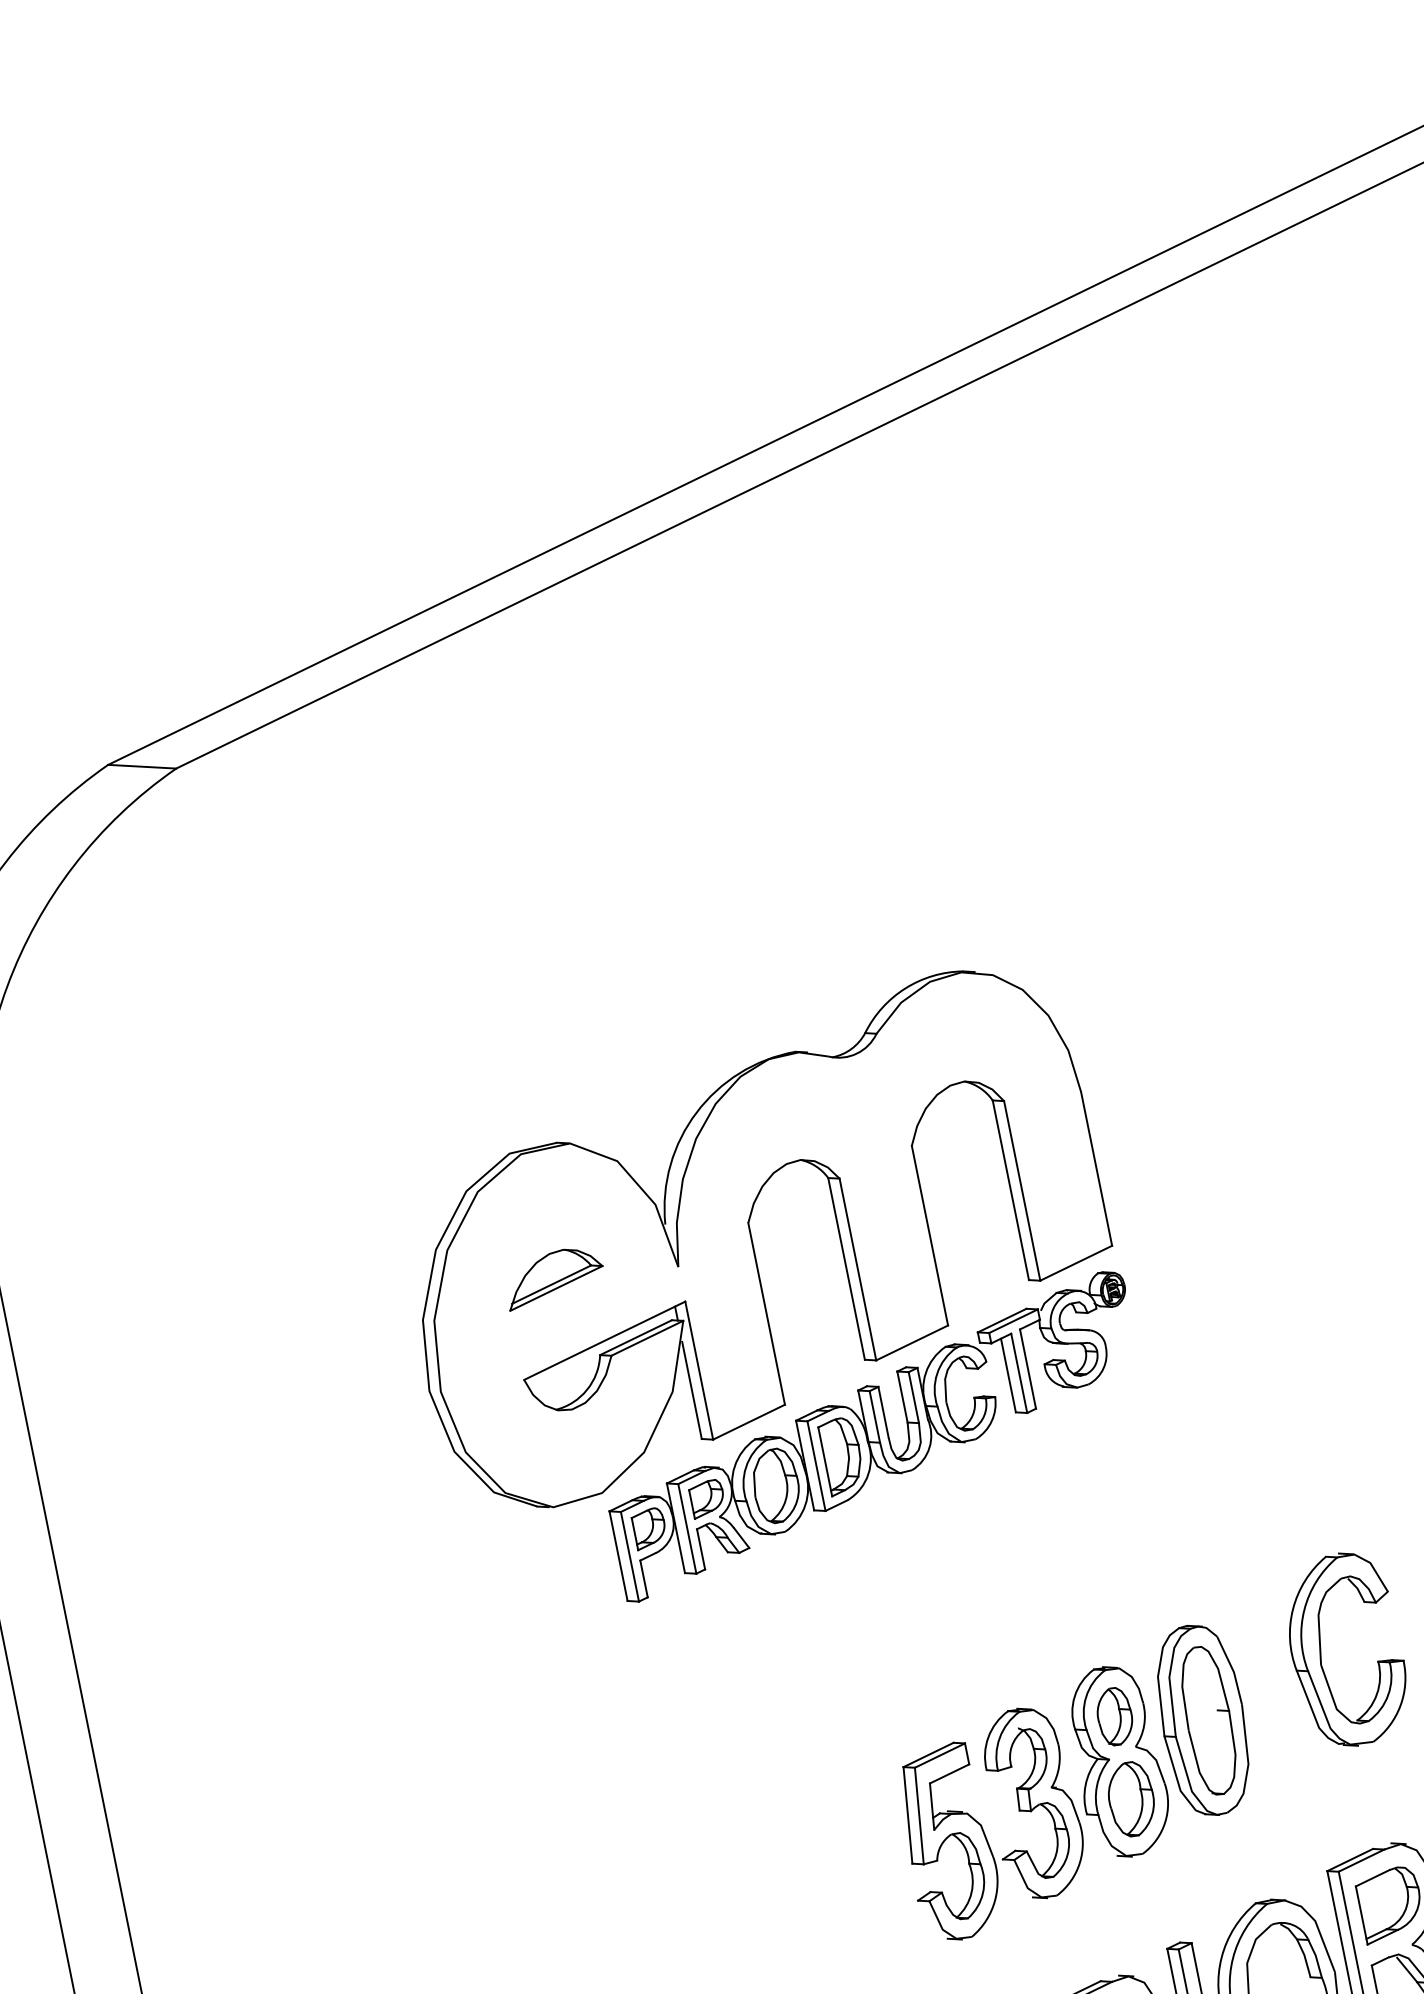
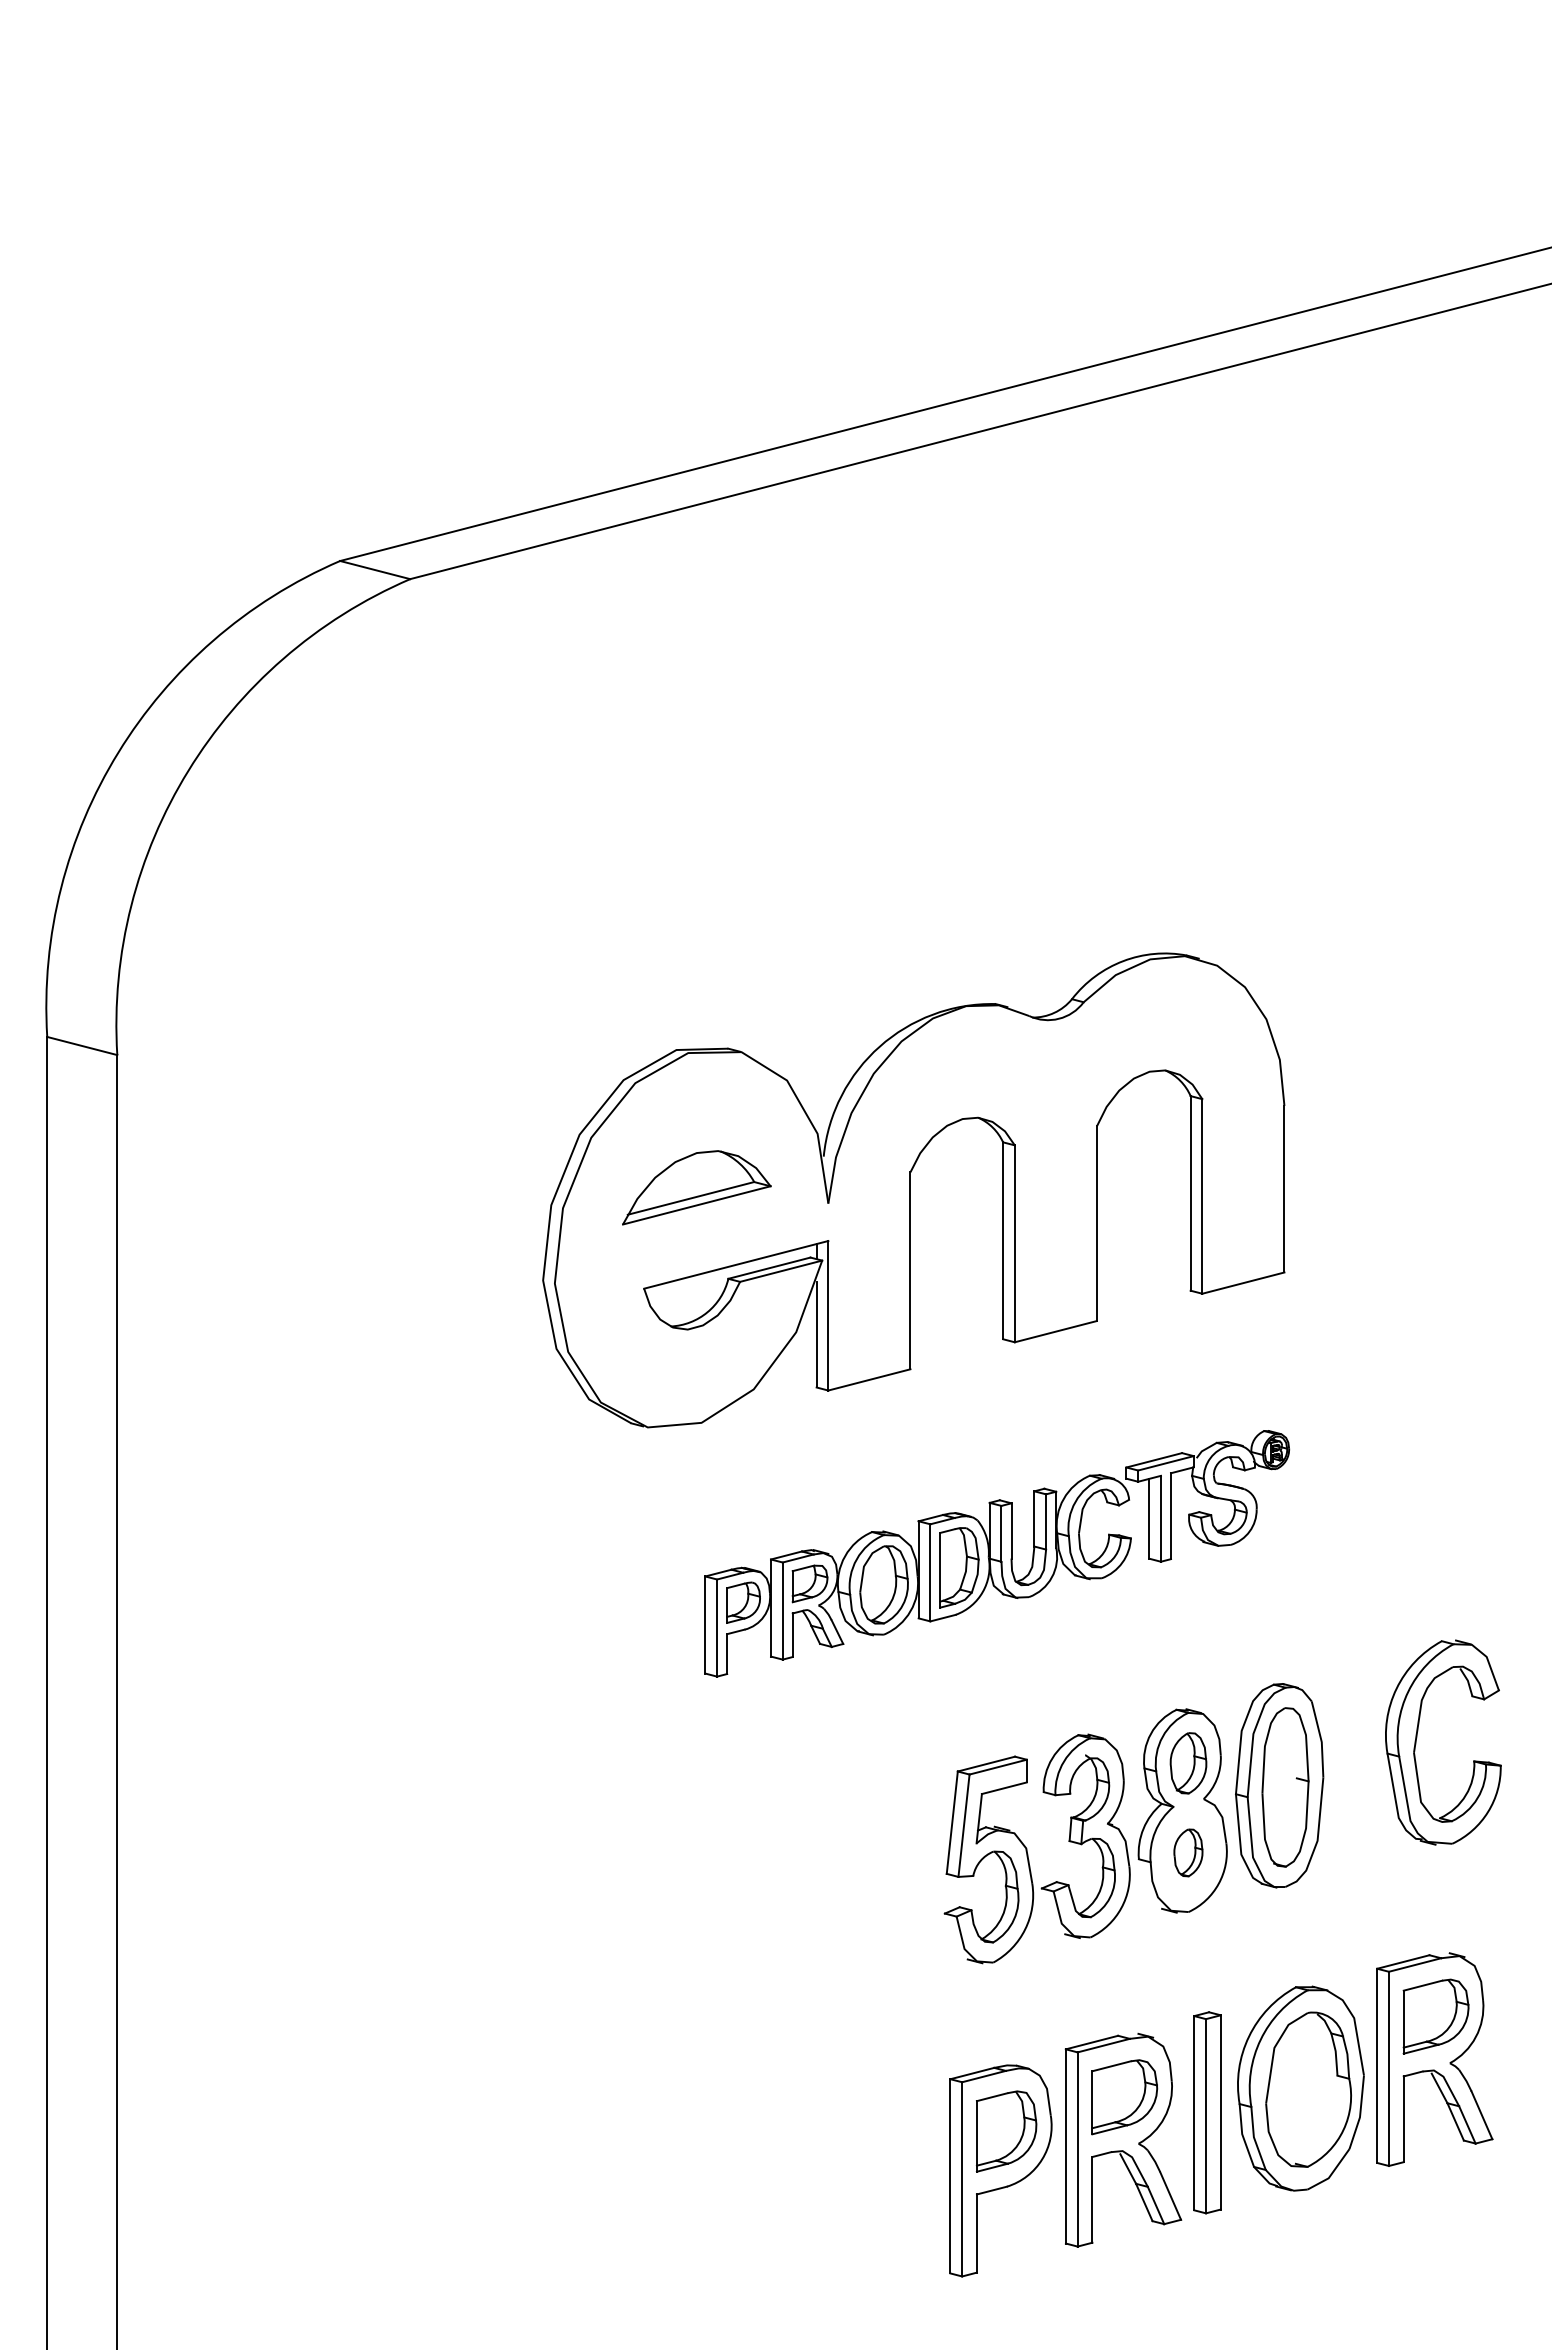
part: (553, 1276) -> (696, 1187), size x1.4
part: (874, 1435) -> (997, 1553), moved
part: (1131, 1798) -> (1188, 1852), size x0.6

